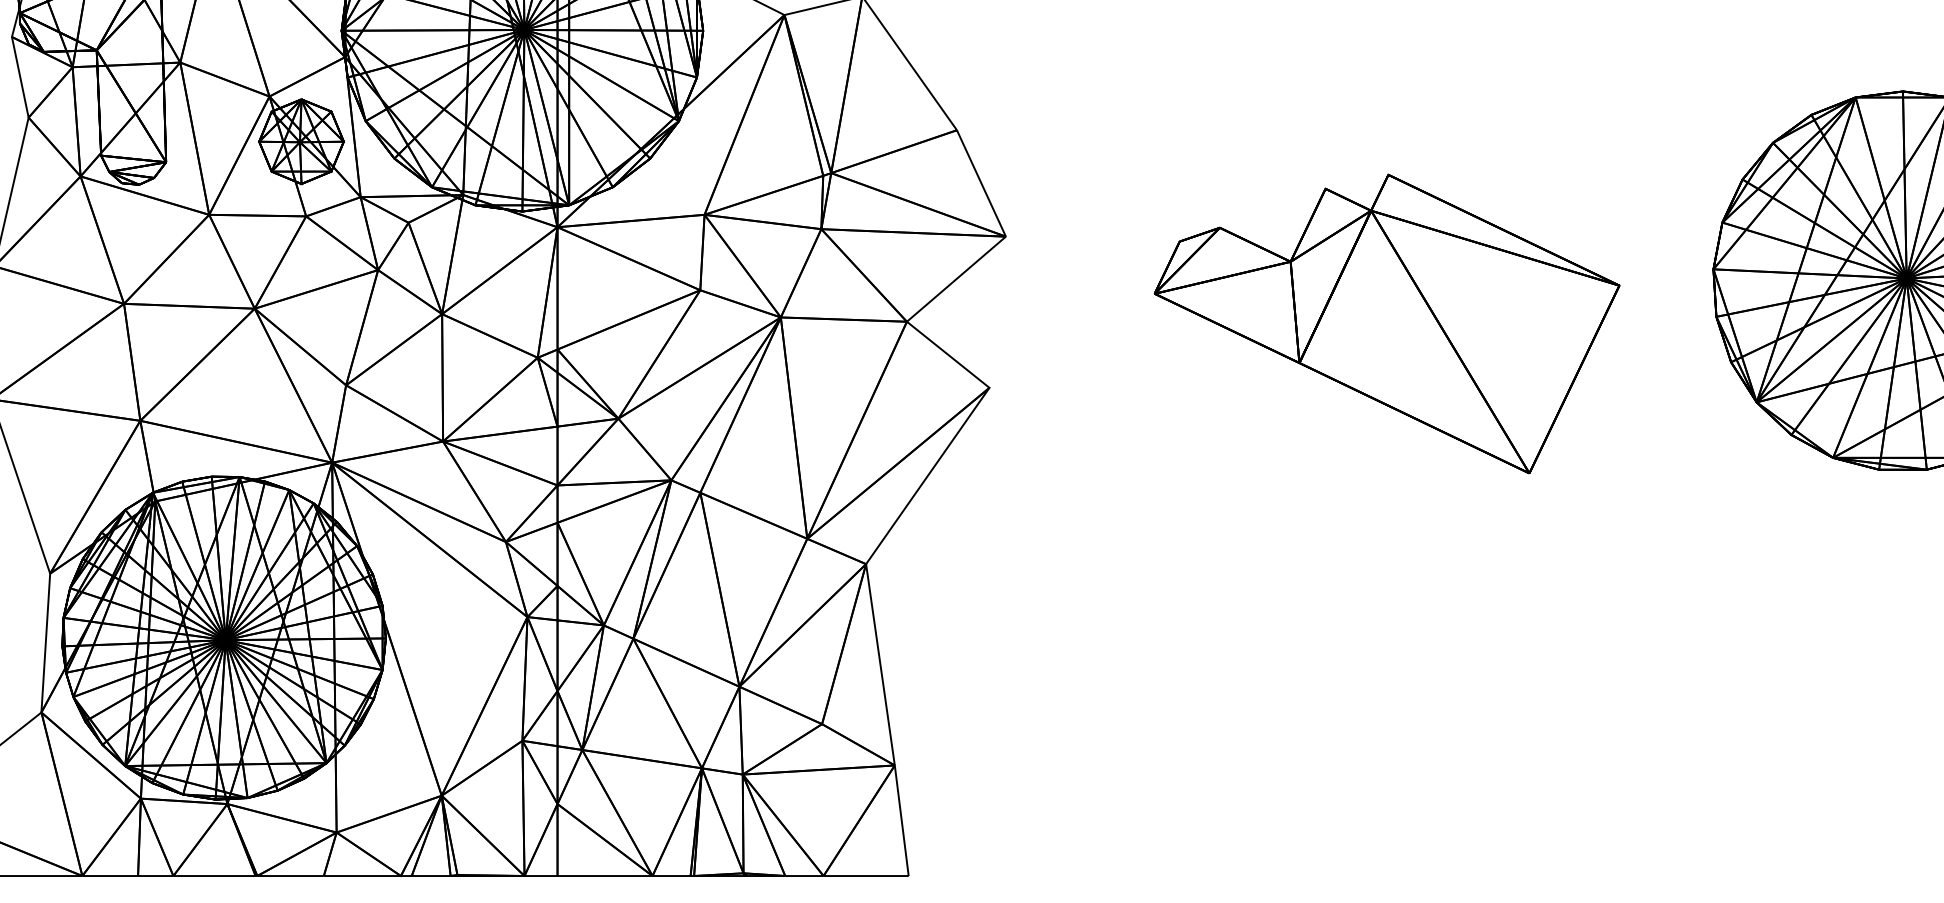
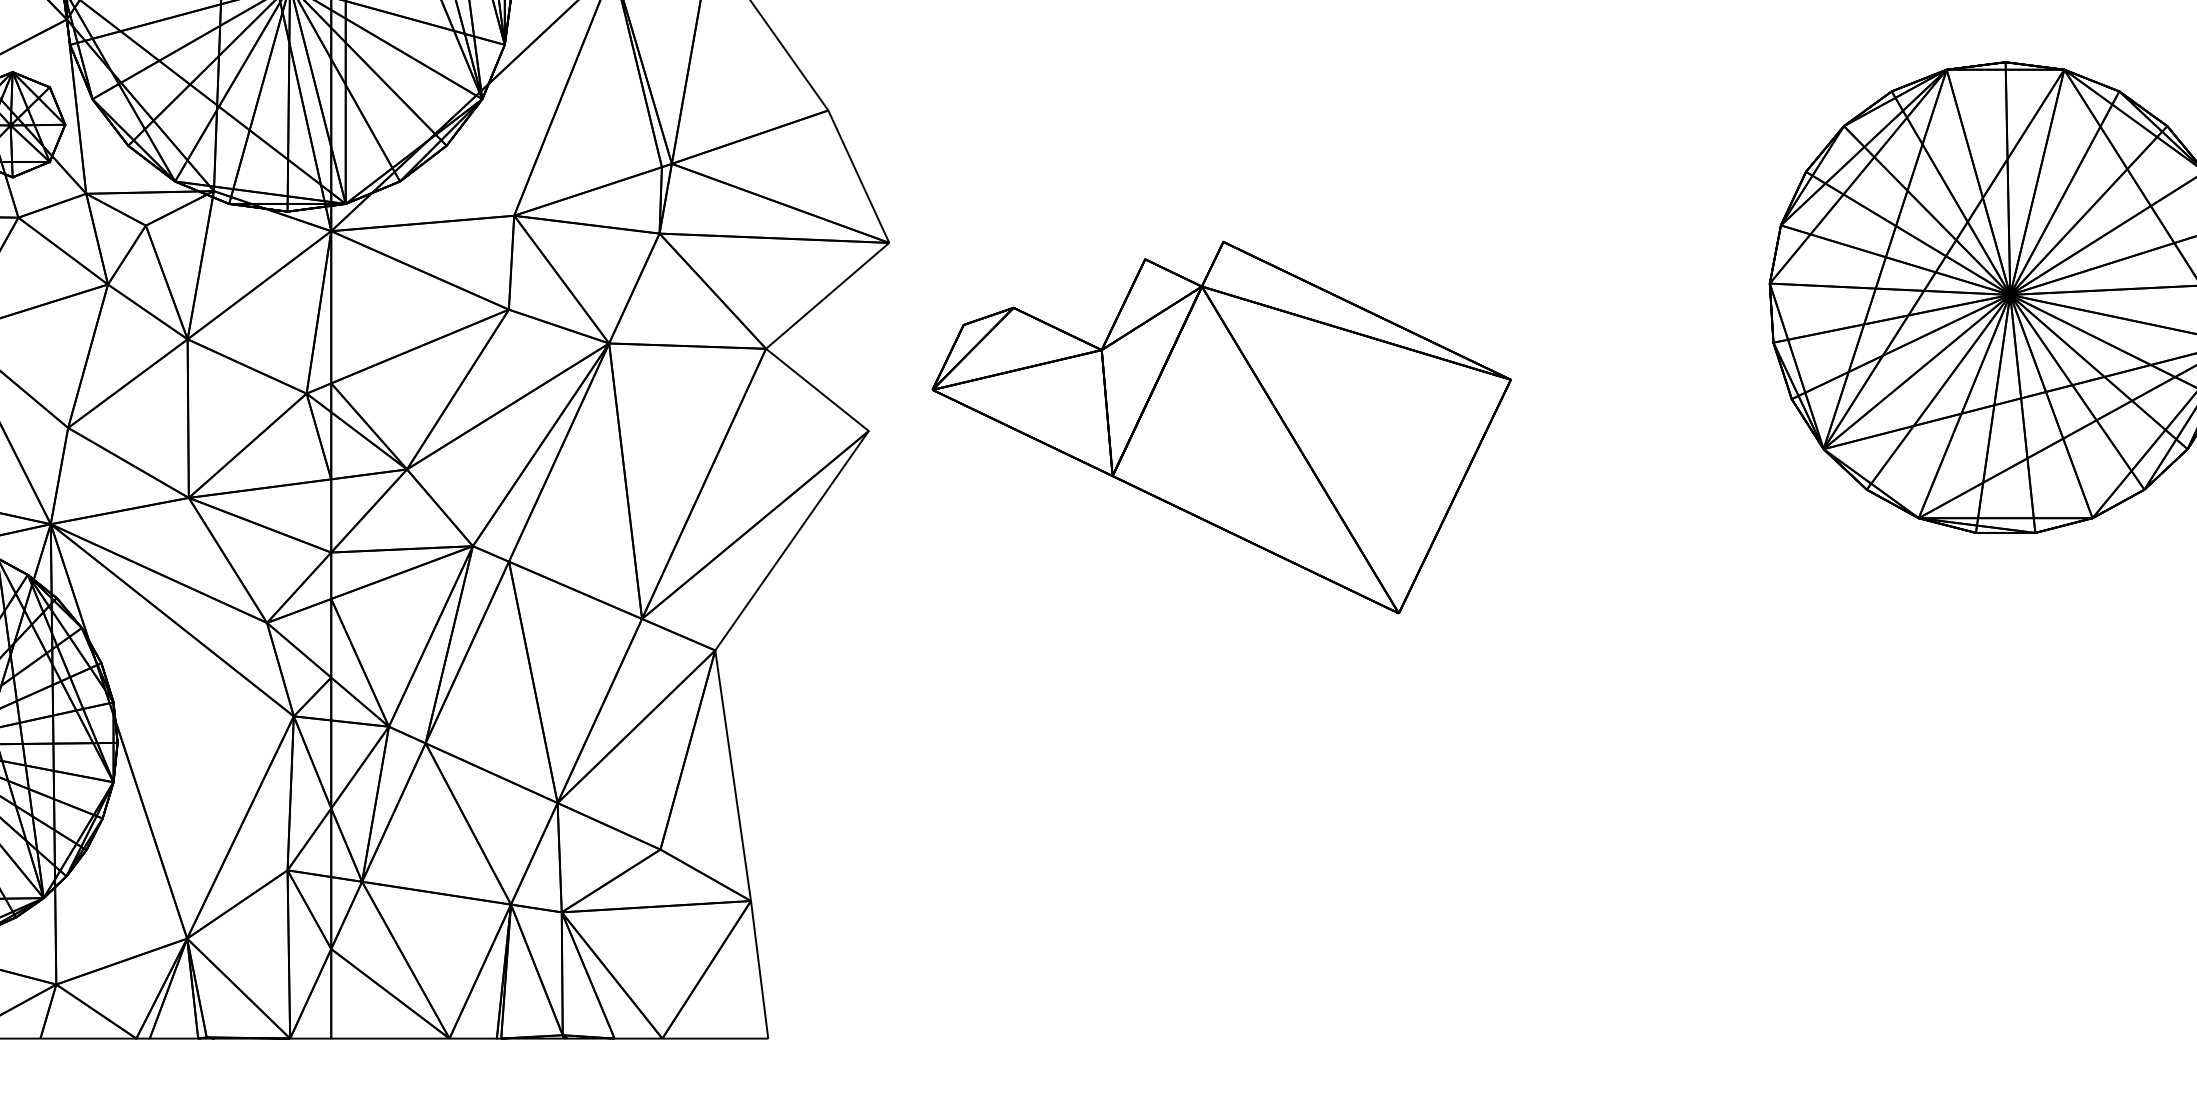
part: (1387, 323) -> (1222, 426), moved

